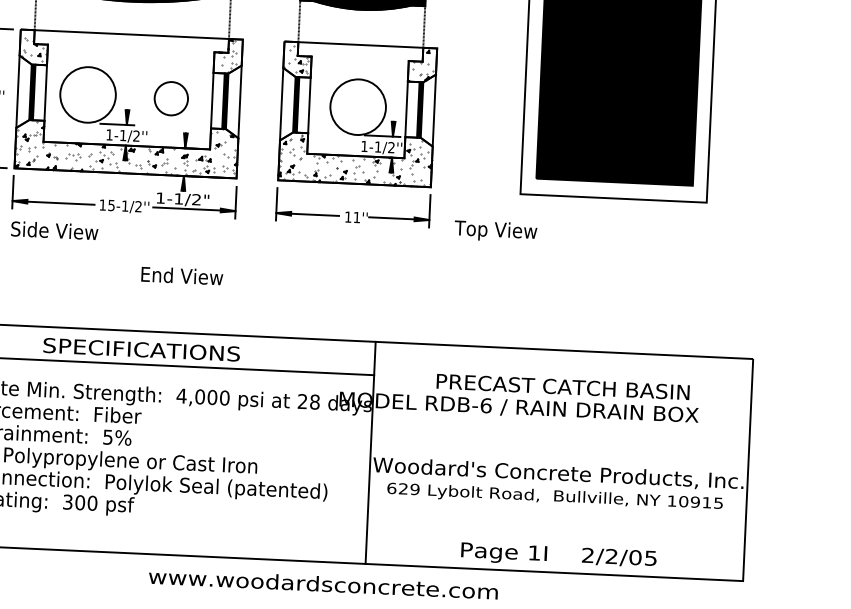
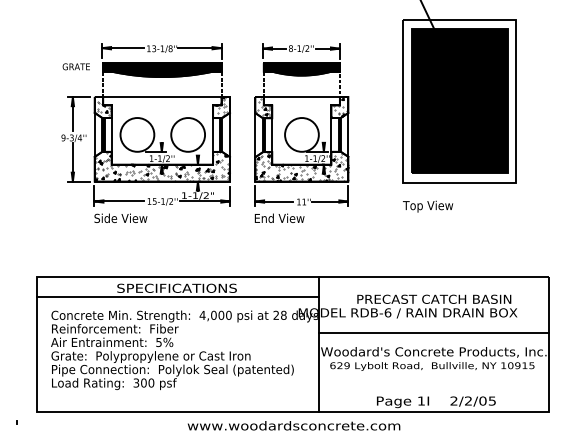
circle: (171, 98) -> (188, 134), size x1.67
text: (496, 231) -> (428, 206), moved
text: (182, 274) -> (279, 217), moved
line: (560, 443) -> (434, 333), added

